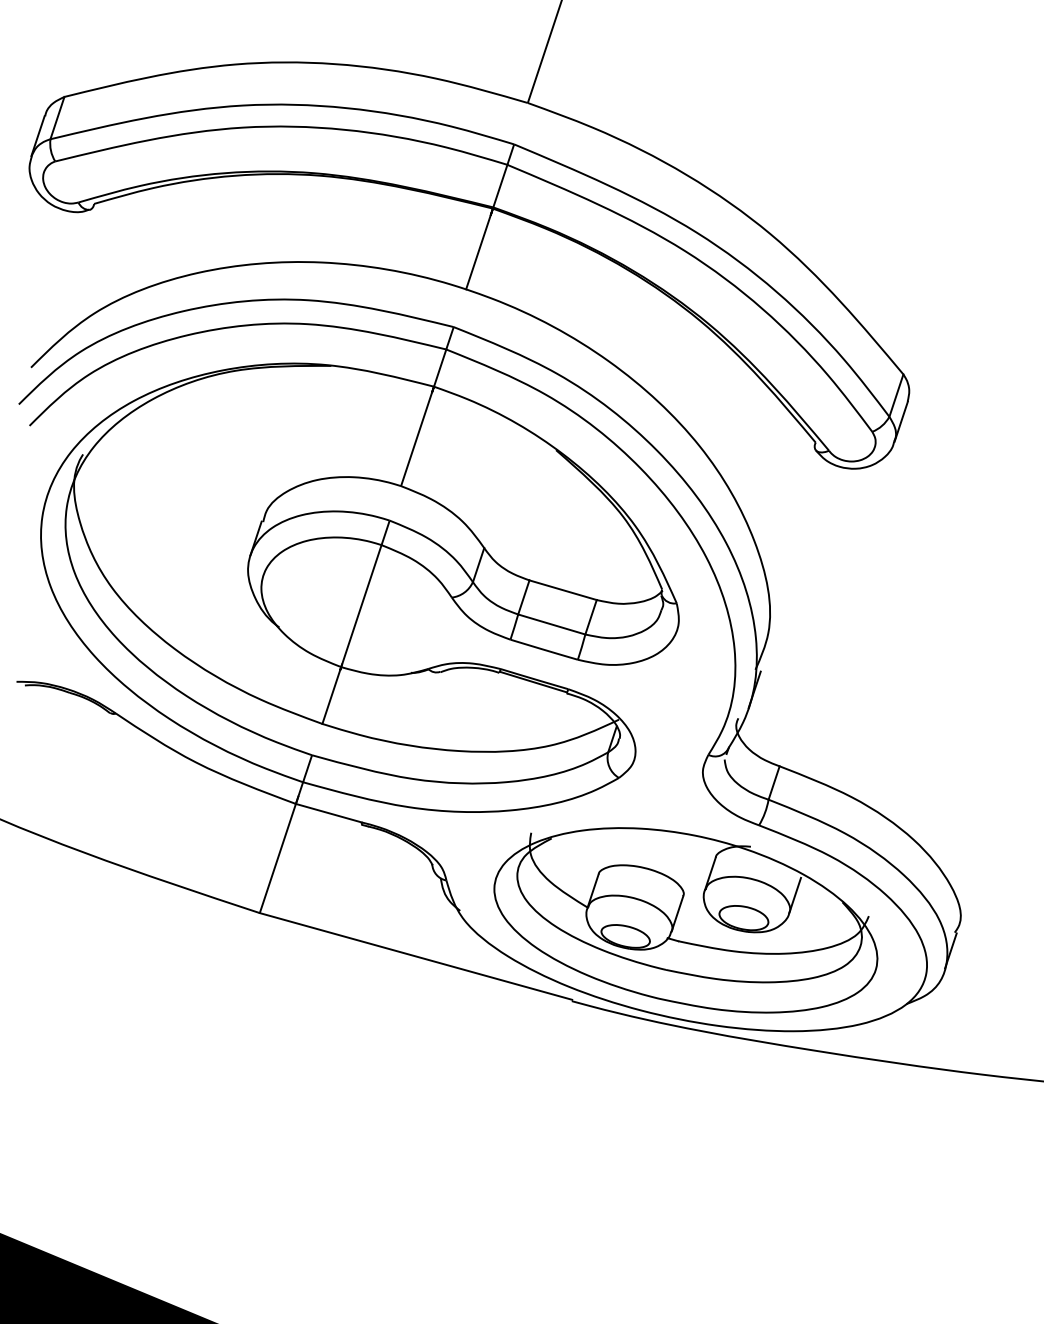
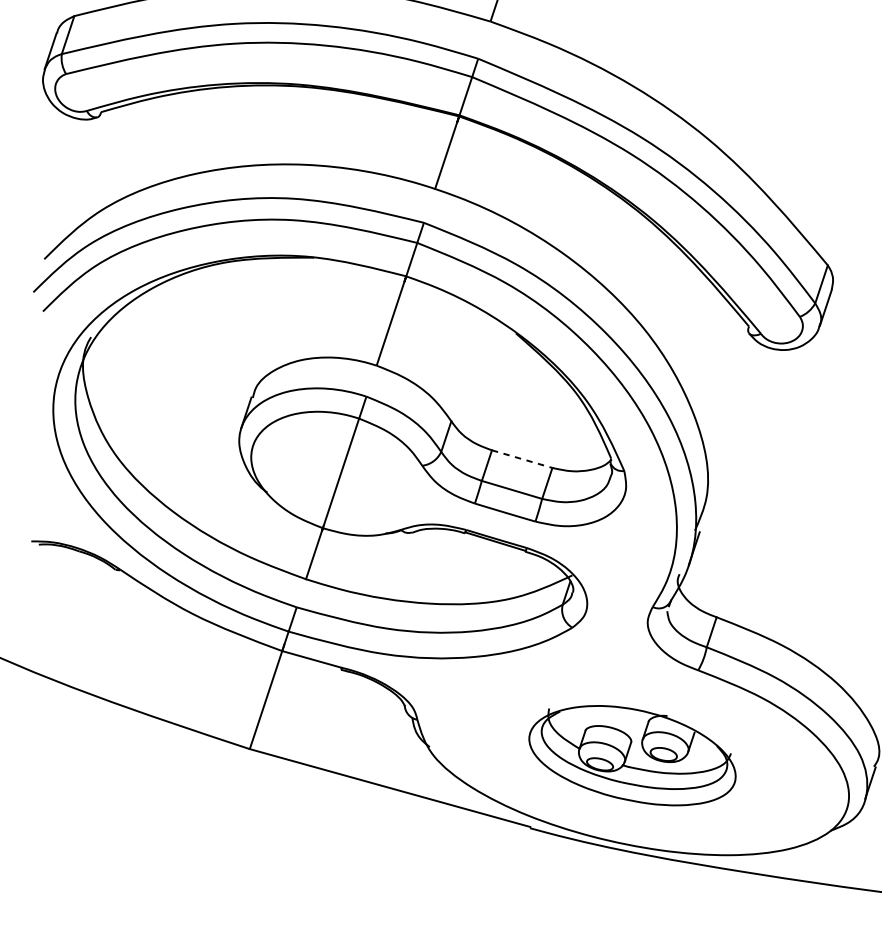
line: (563, 590) -> (522, 459), solid -> dashed
part: (685, 920) -> (632, 755), size x0.6

